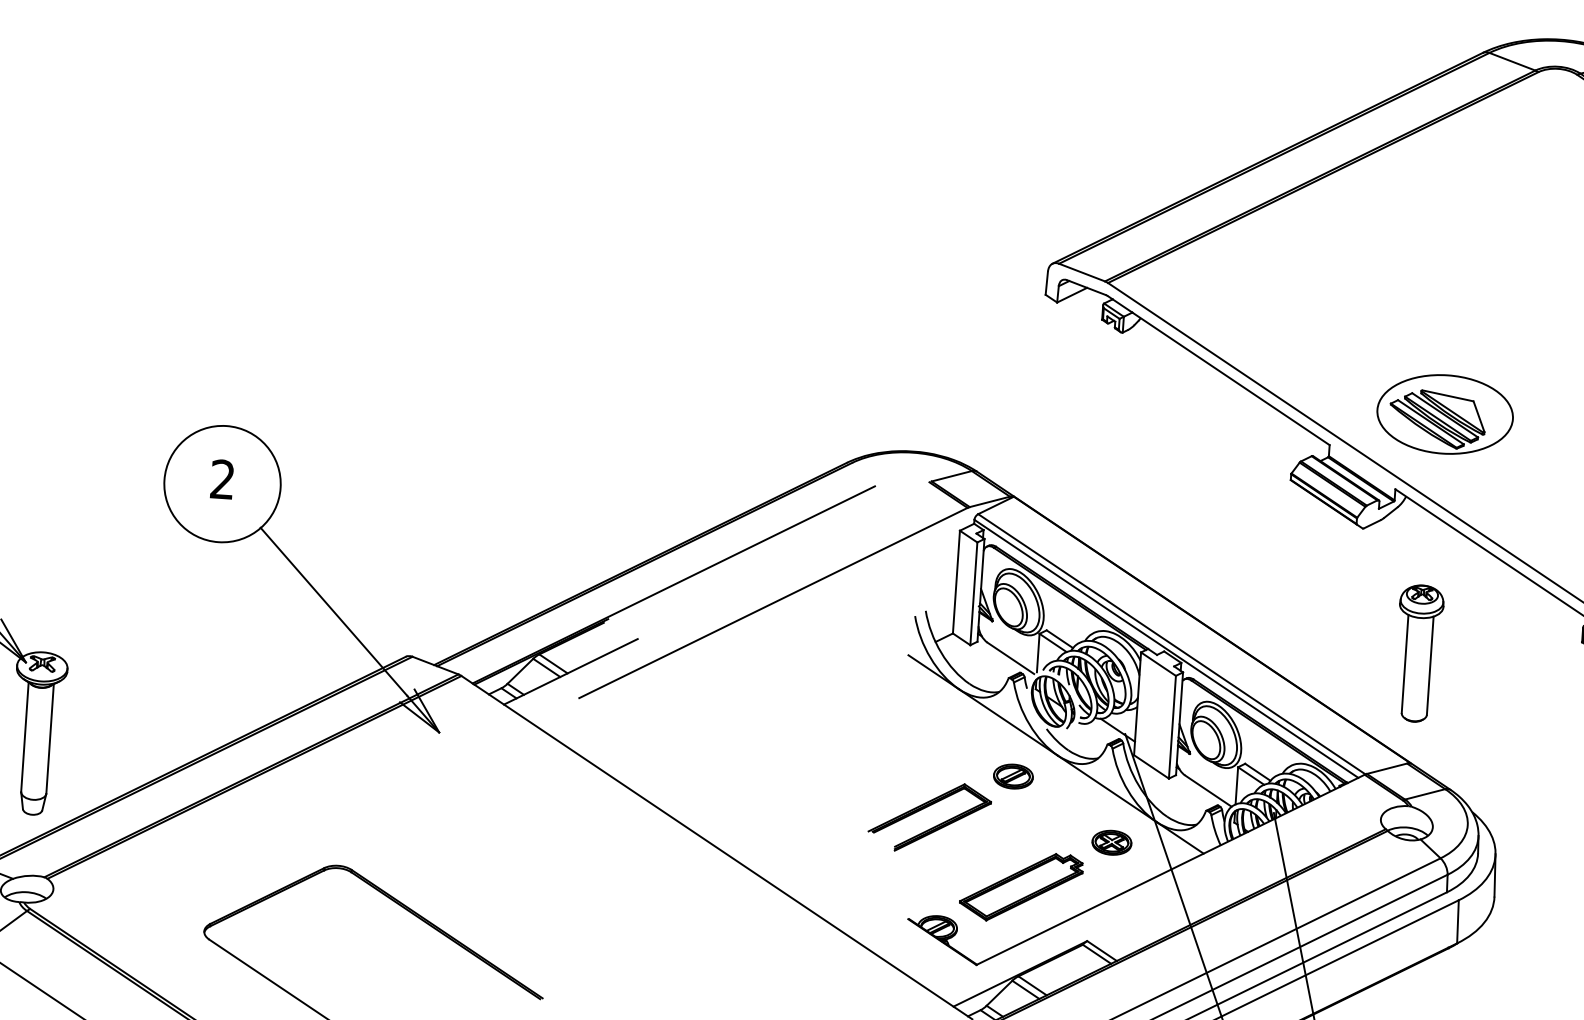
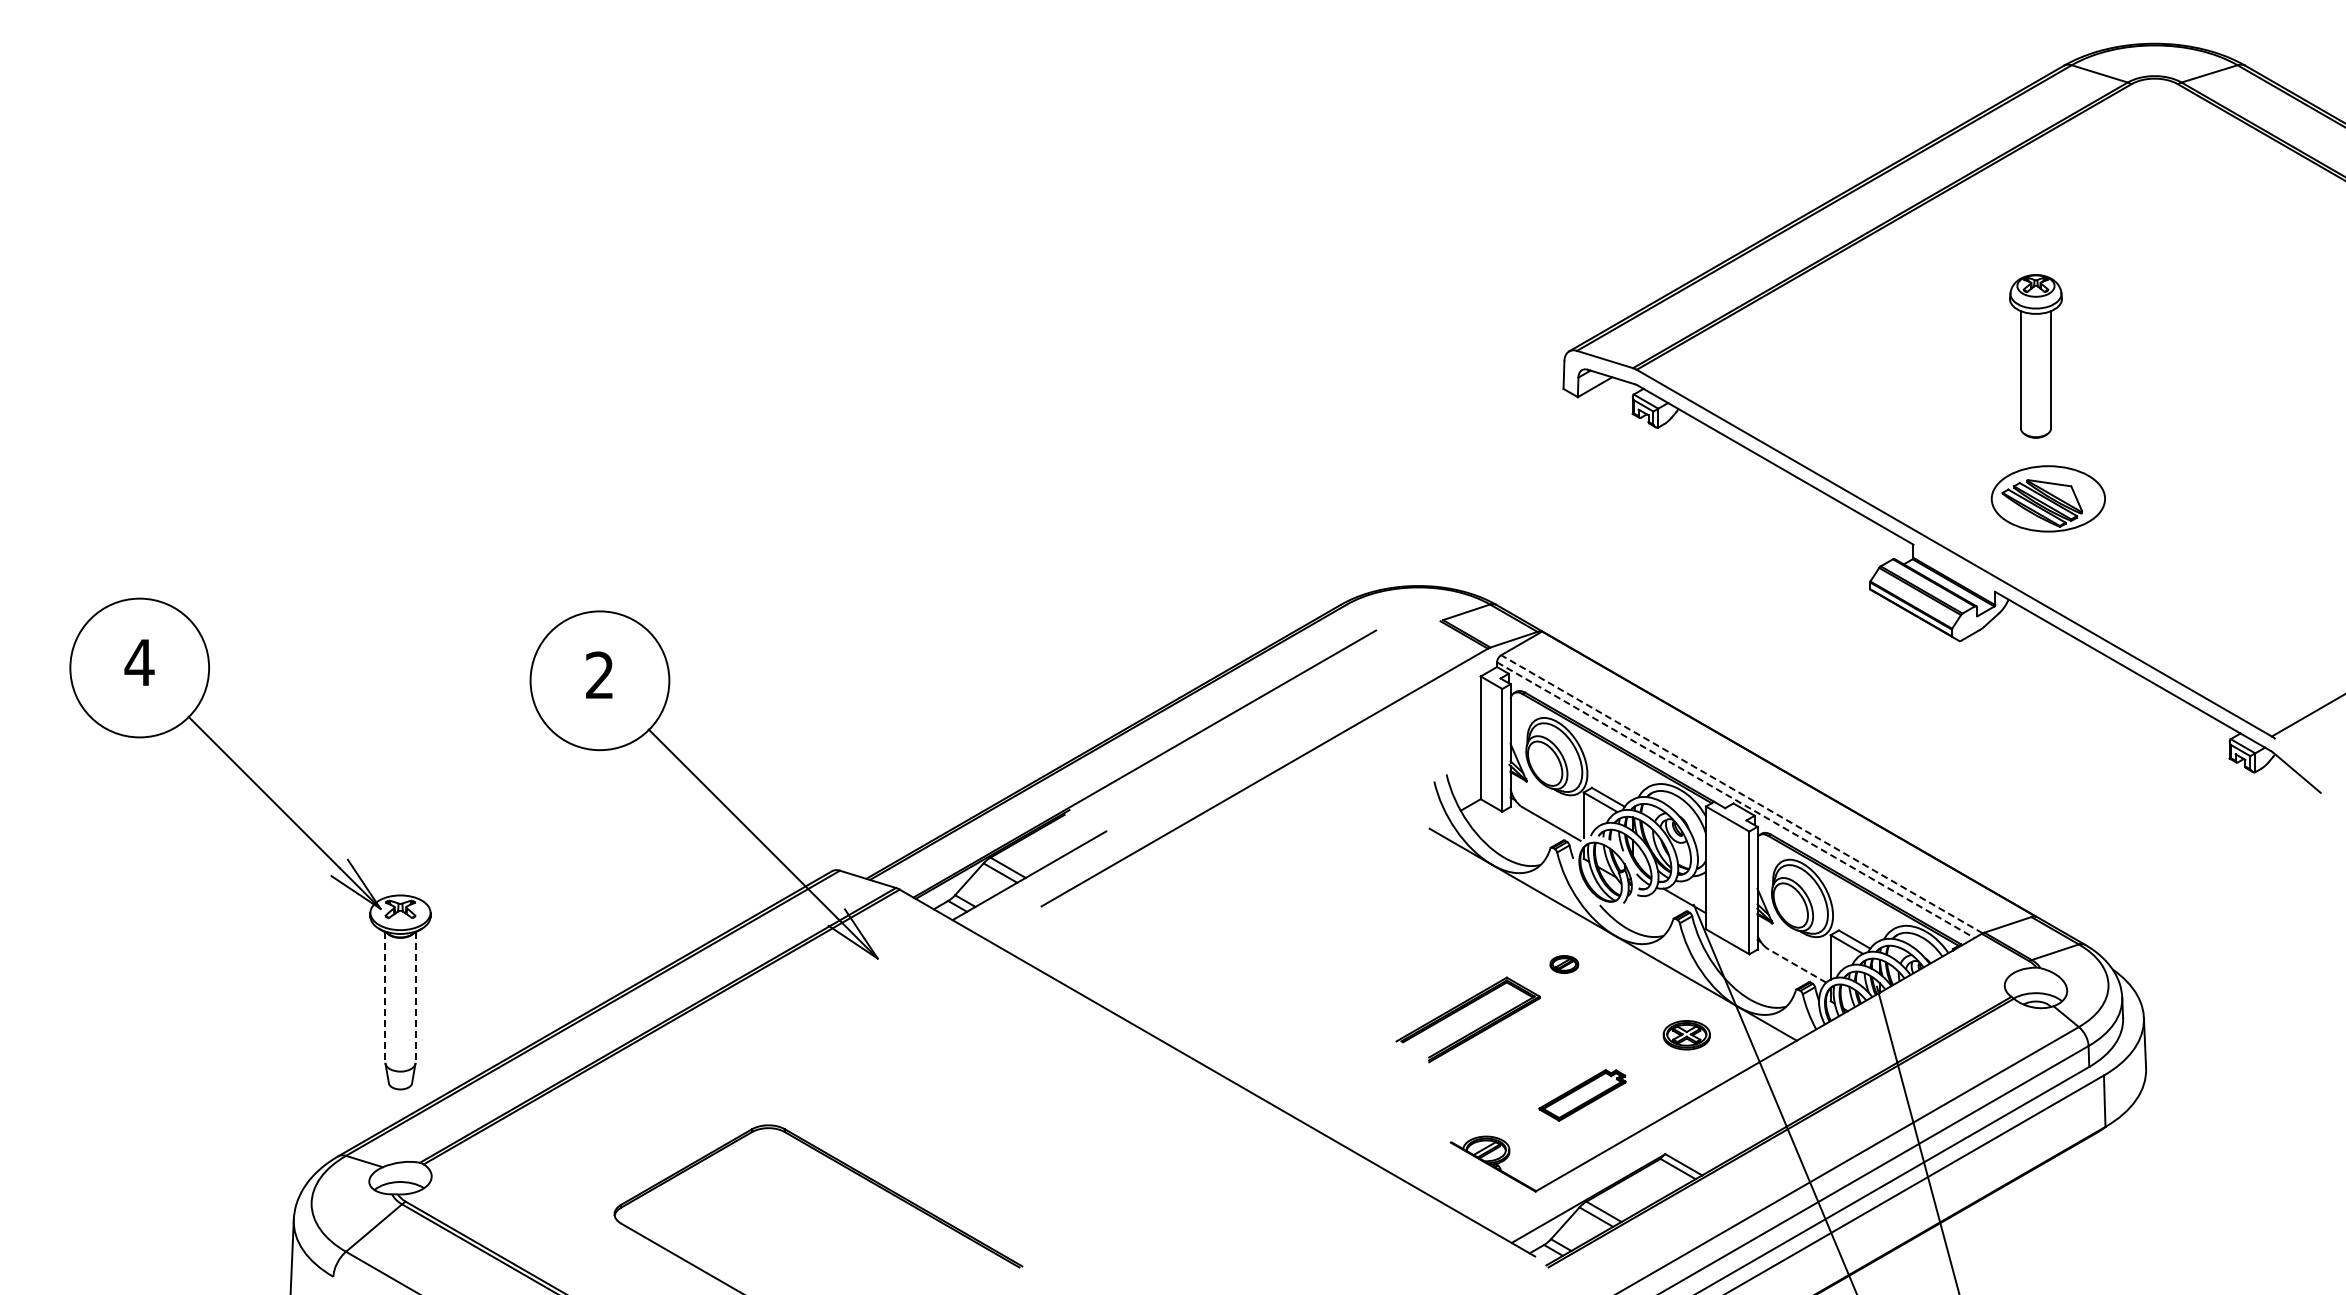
part: (1445, 414) -> (2048, 498), size x0.7
line: (1171, 644) -> (1741, 794), solid -> dashed
line: (1166, 649) -> (1735, 800), solid -> dashed
part: (1418, 653) -> (2035, 356), moved
line: (24, 737) -> (385, 998), solid -> dashed
line: (50, 739) -> (415, 998), solid -> dashed
part: (1013, 776) -> (1564, 964), size x0.6
line: (1207, 790) -> (1796, 965), solid -> dashed
part: (1021, 887) -> (1582, 1095), size x0.6

